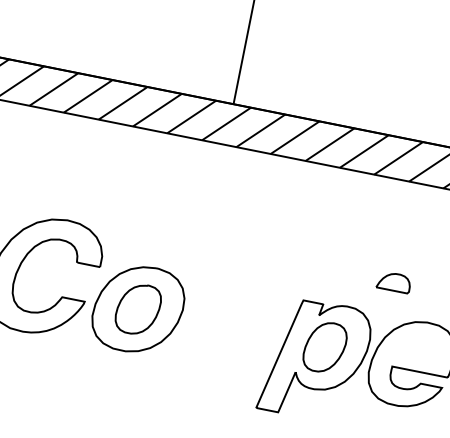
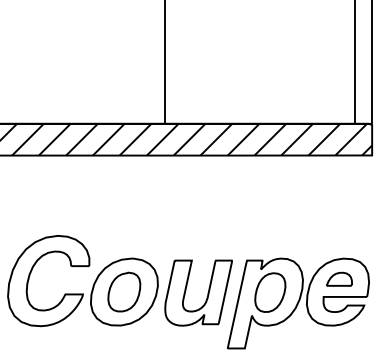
part: (394, 281) -> (339, 278), moved
part: (244, 331) -> (207, 292), added

